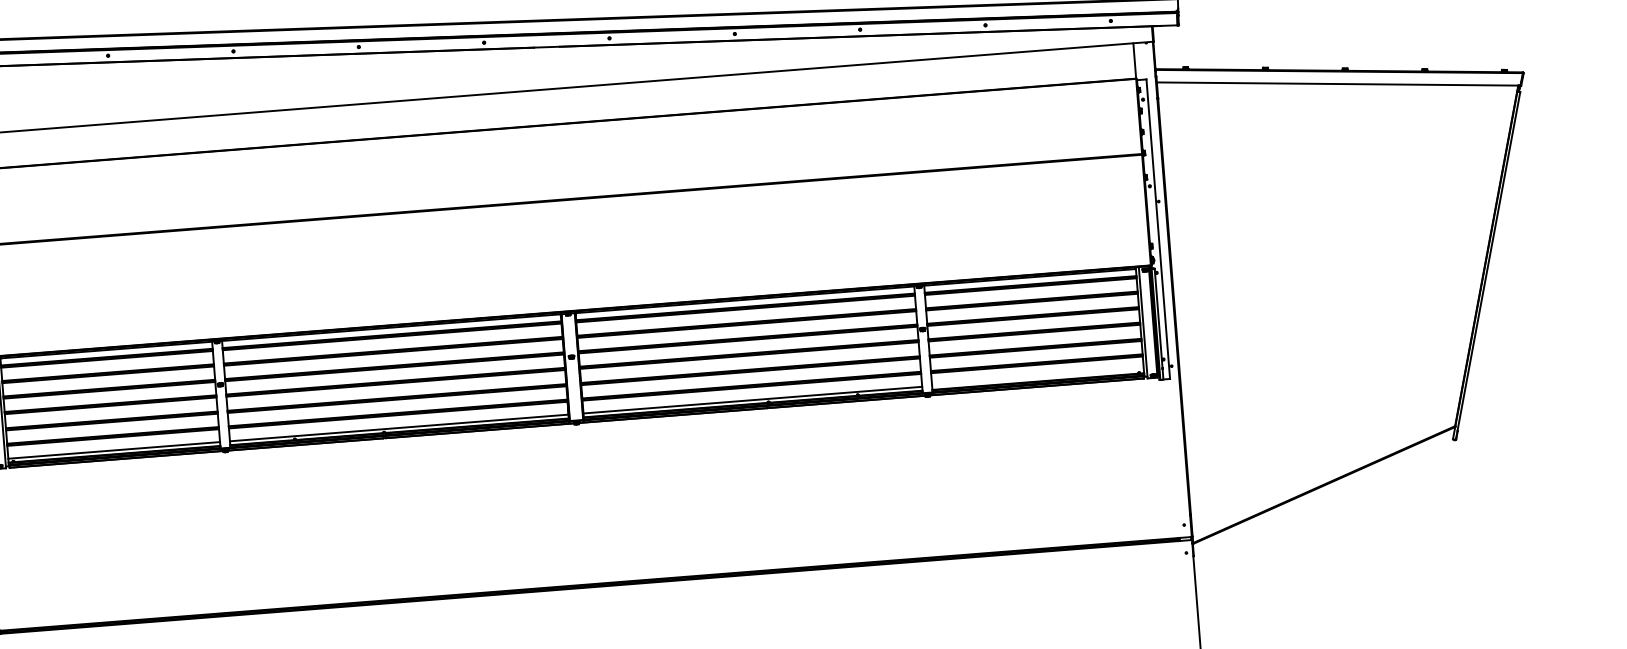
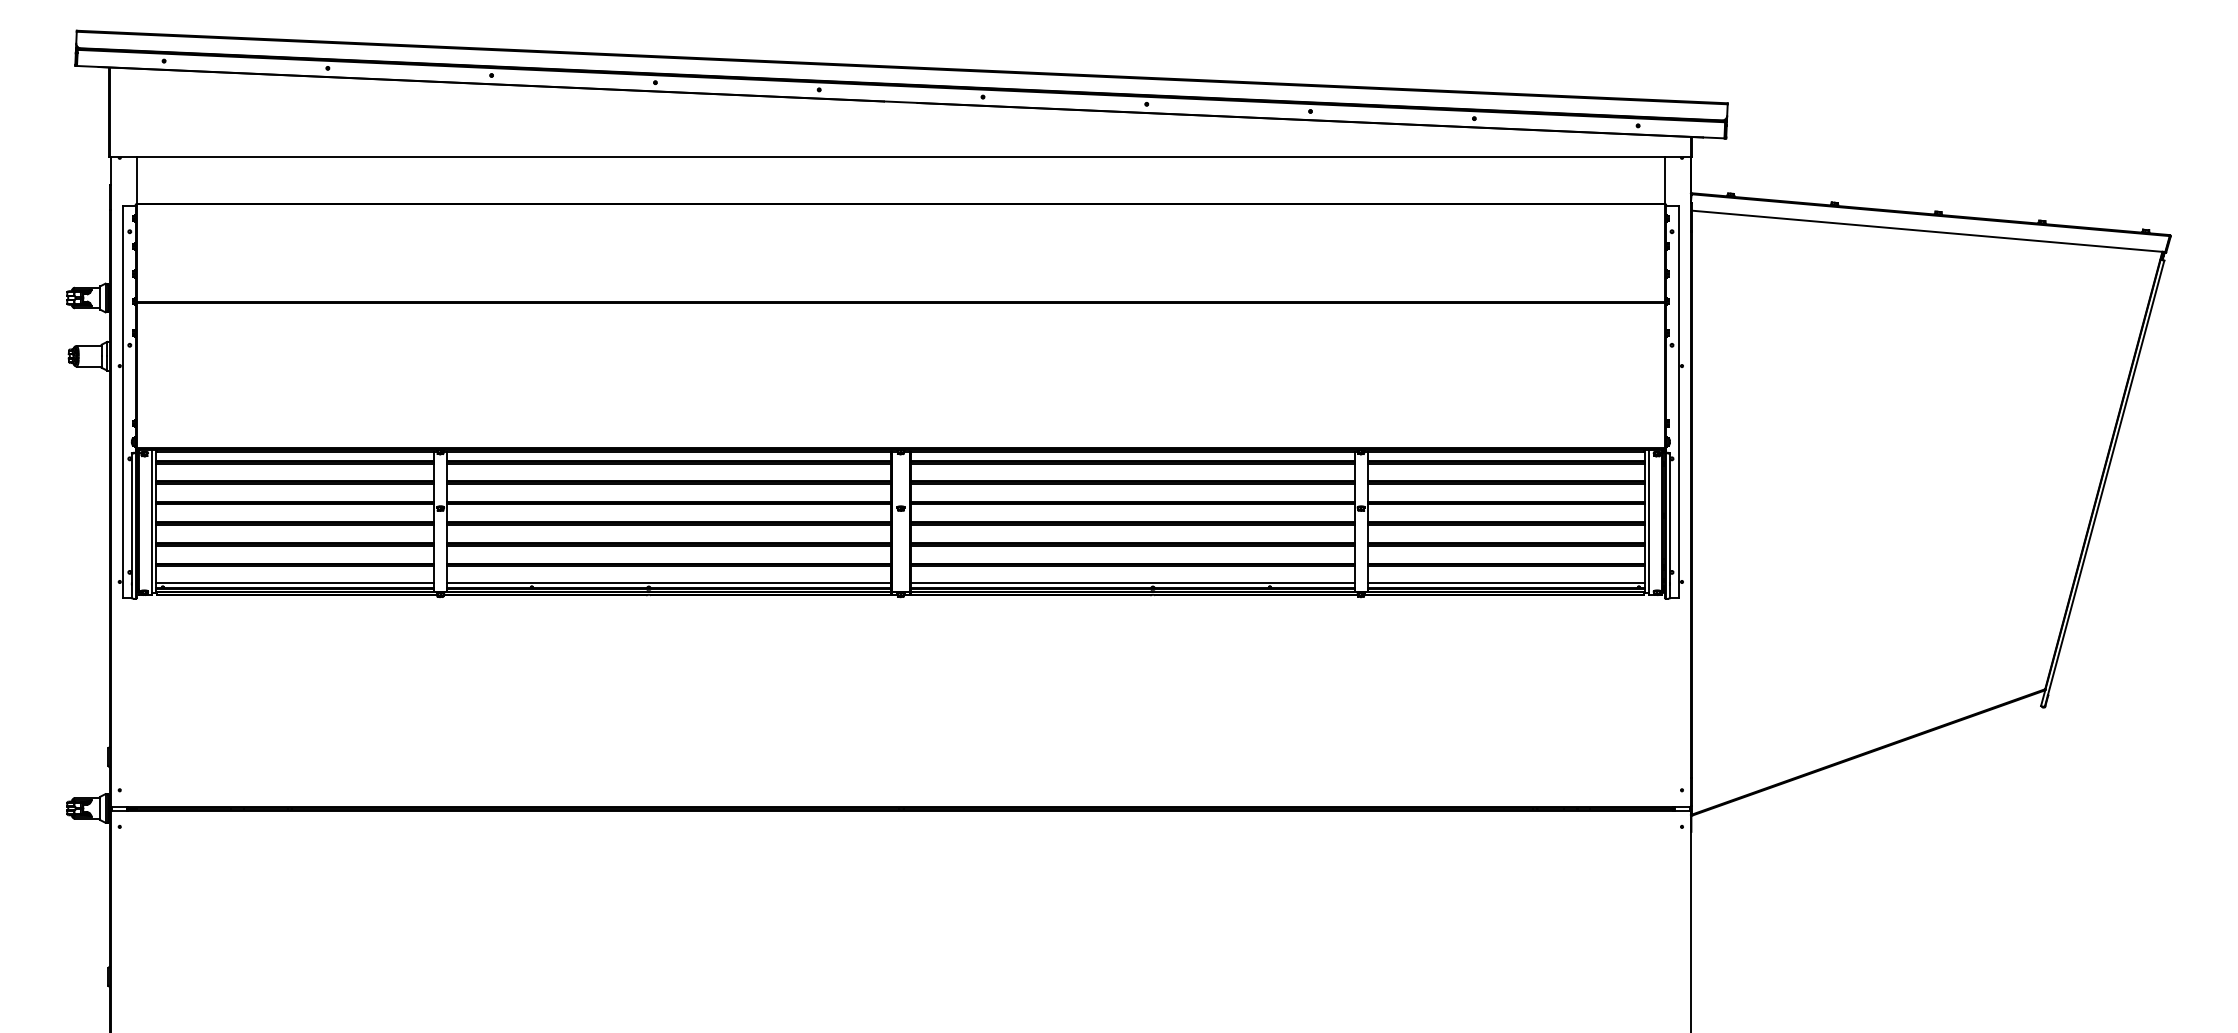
line: (1037, 377) -> (1506, 583), added

